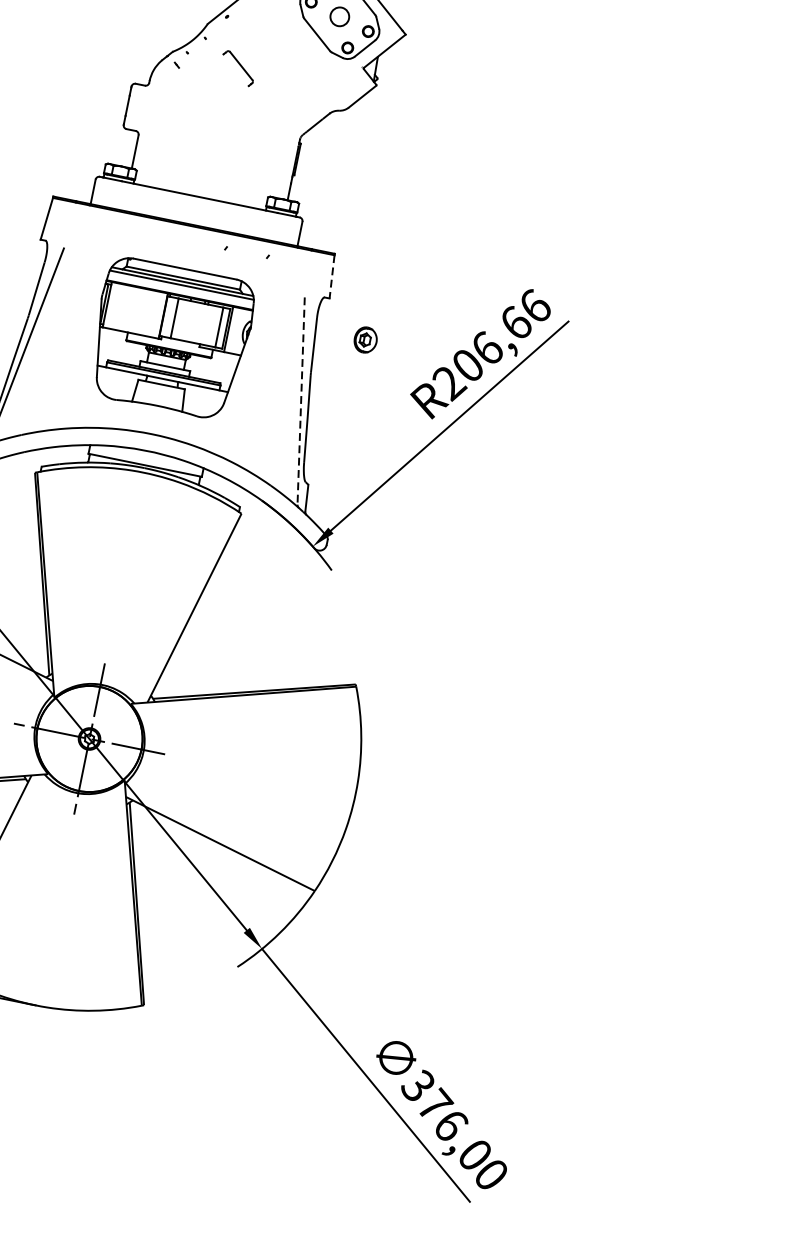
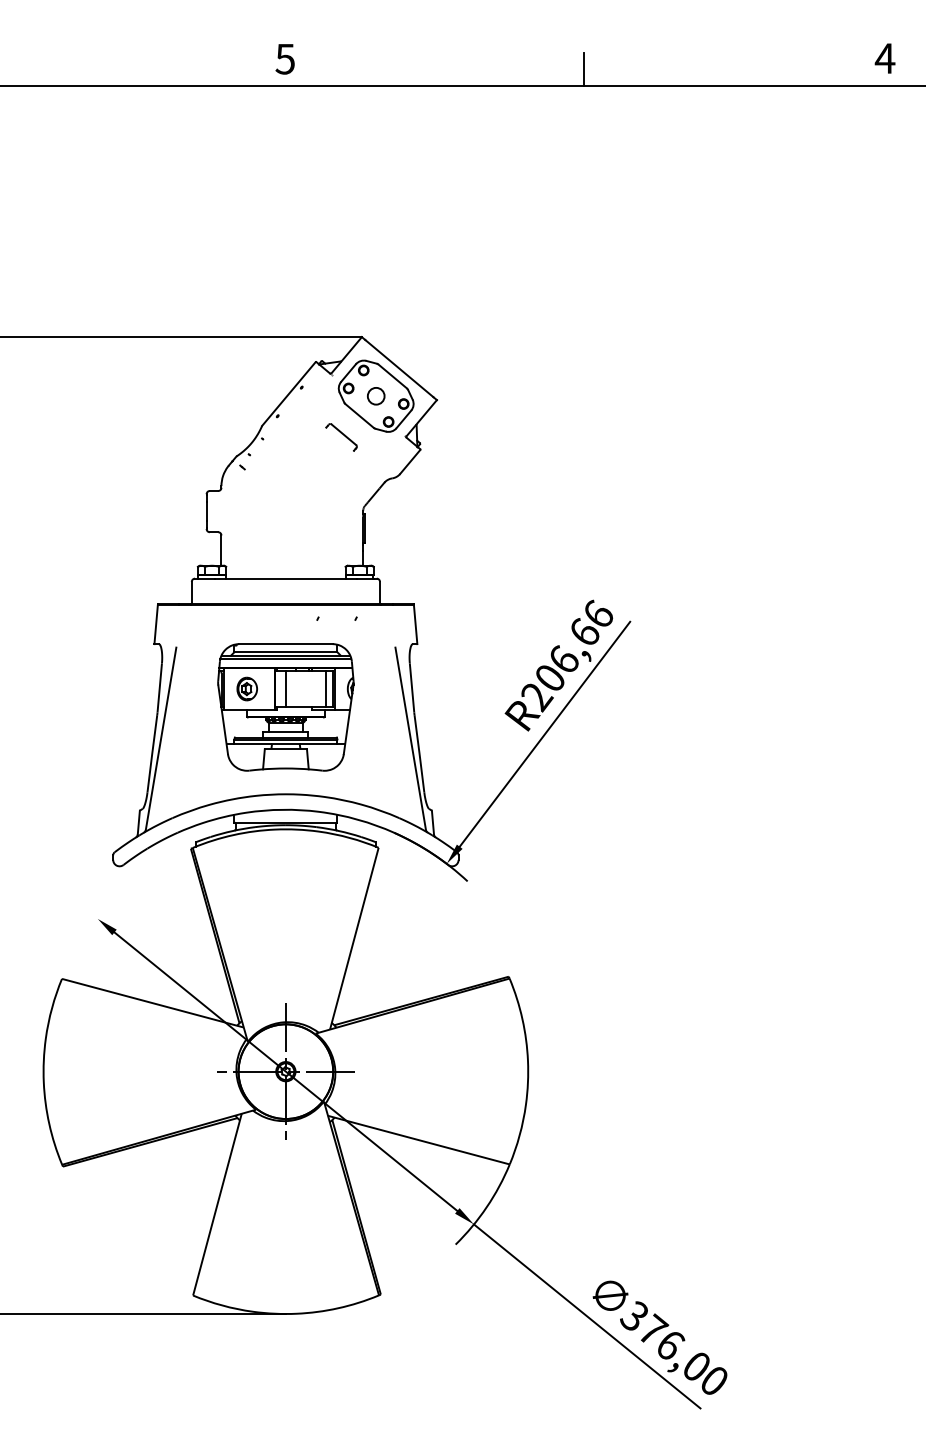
part: (238, 68) -> (341, 437), moved
line: (331, 277) -> (415, 625), dashed -> solid
part: (364, 339) -> (246, 688), moved
line: (300, 401) -> (410, 739), dashed -> solid

